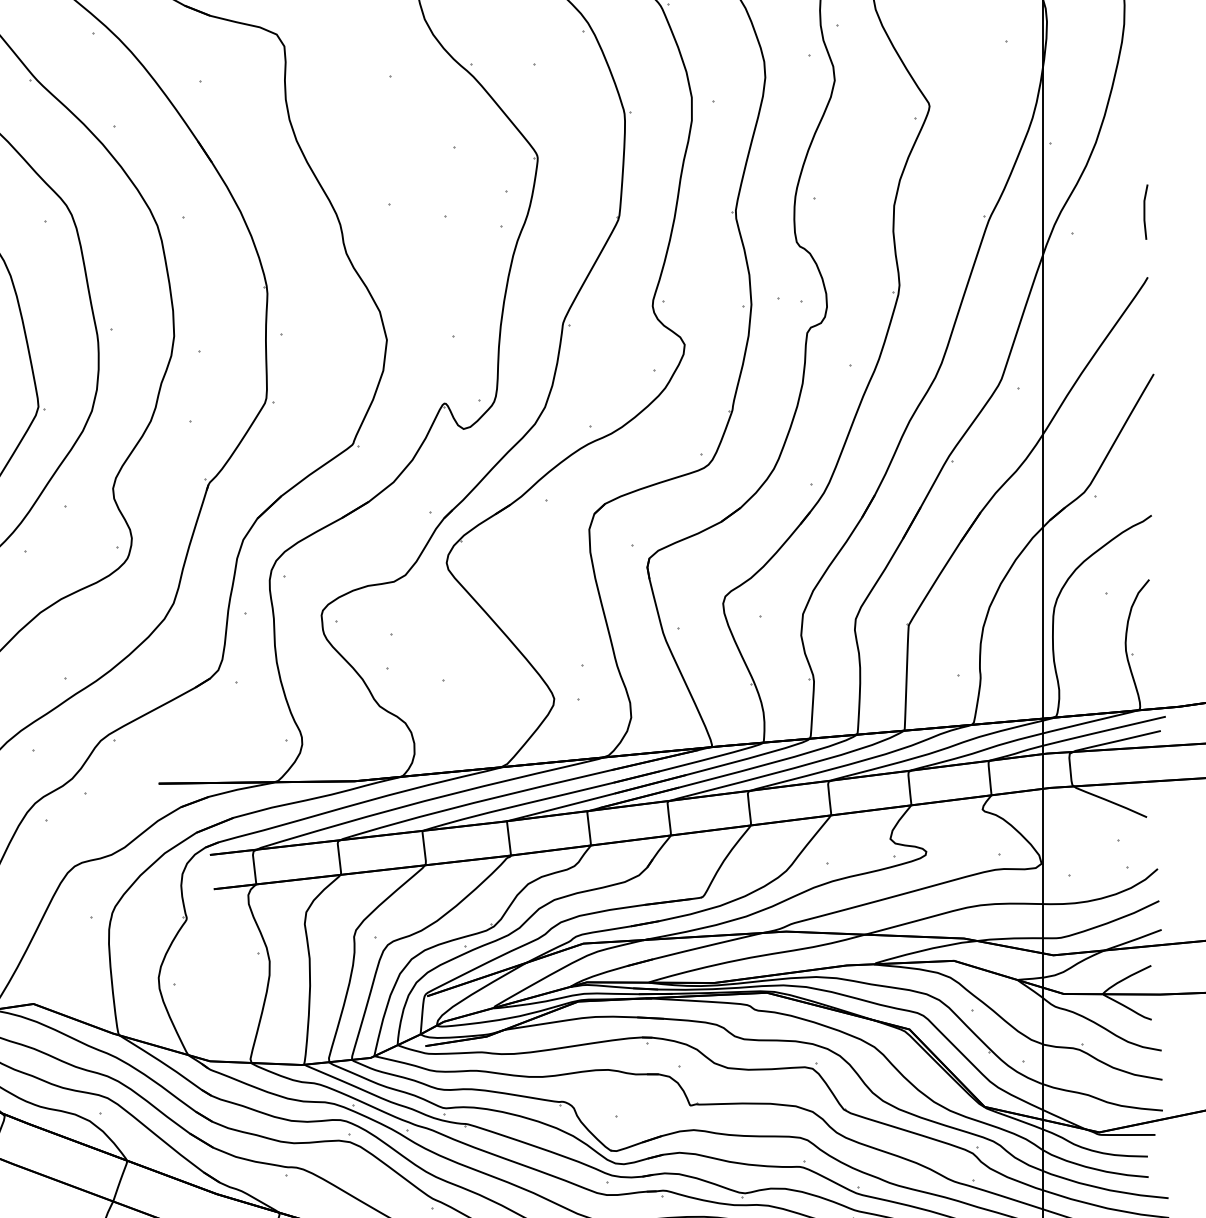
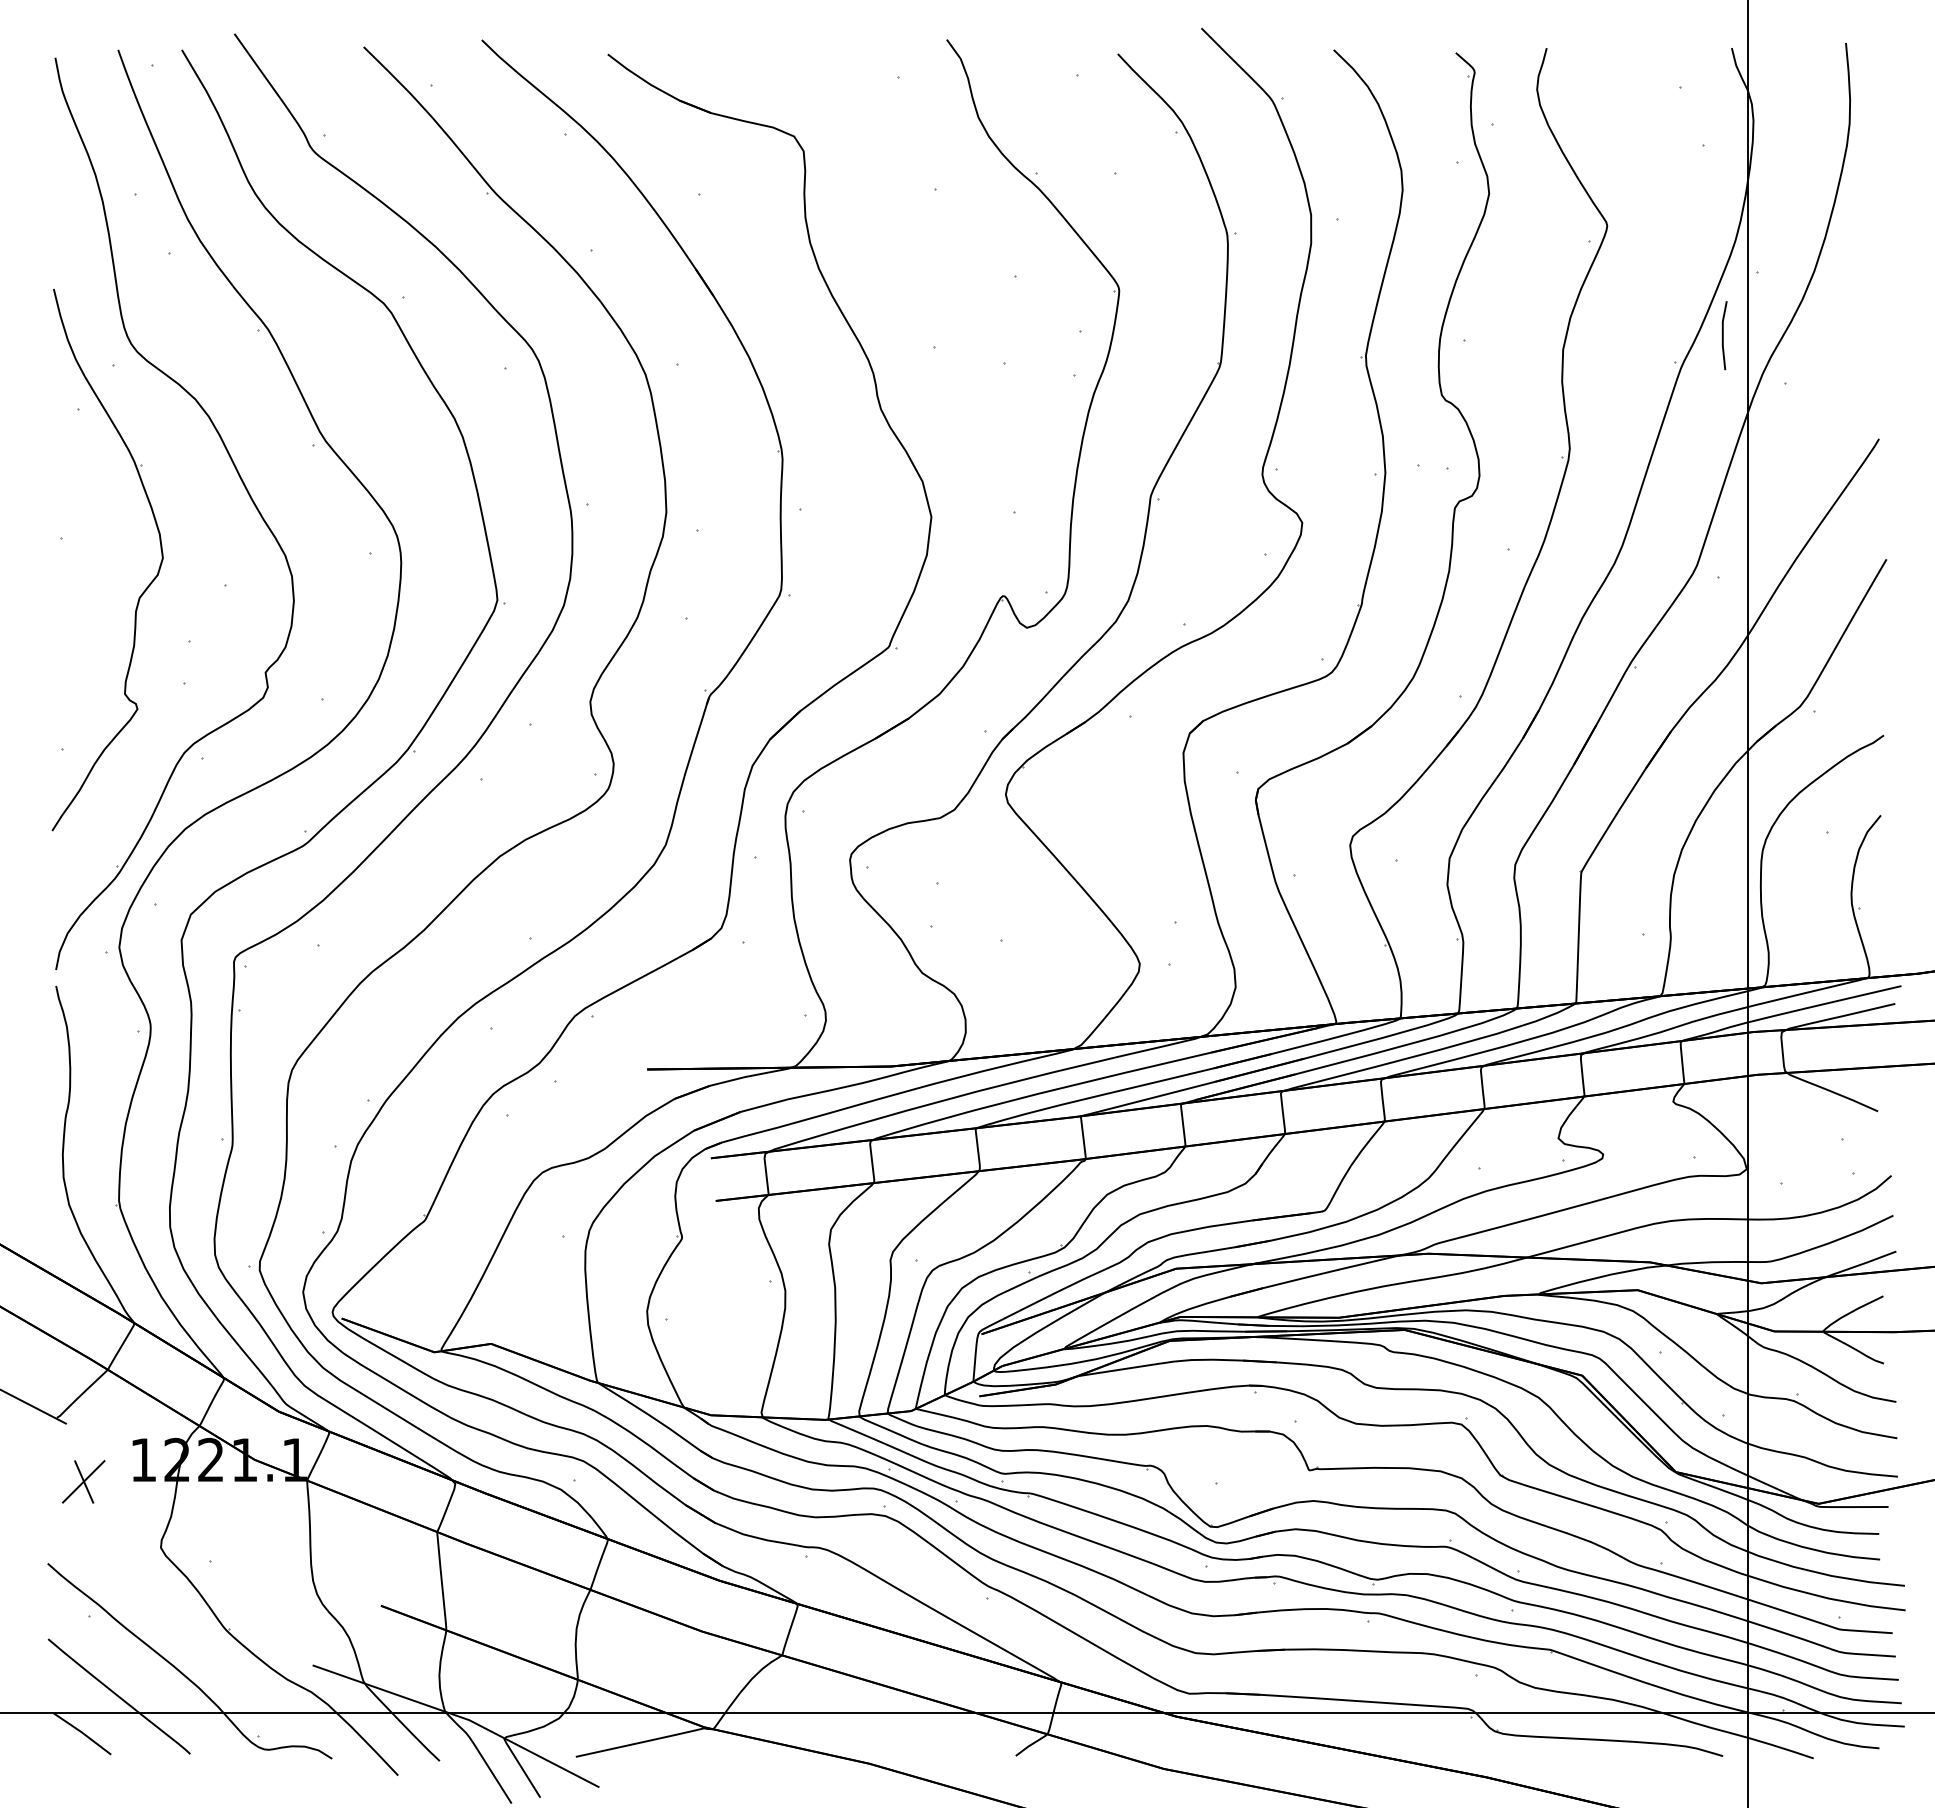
line: (1144, 212) -> (1723, 335), moved

